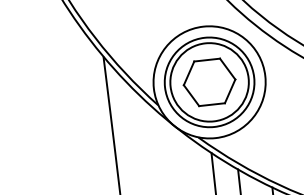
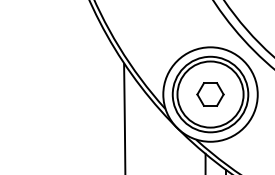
part: (209, 82) -> (210, 94), size x0.6

